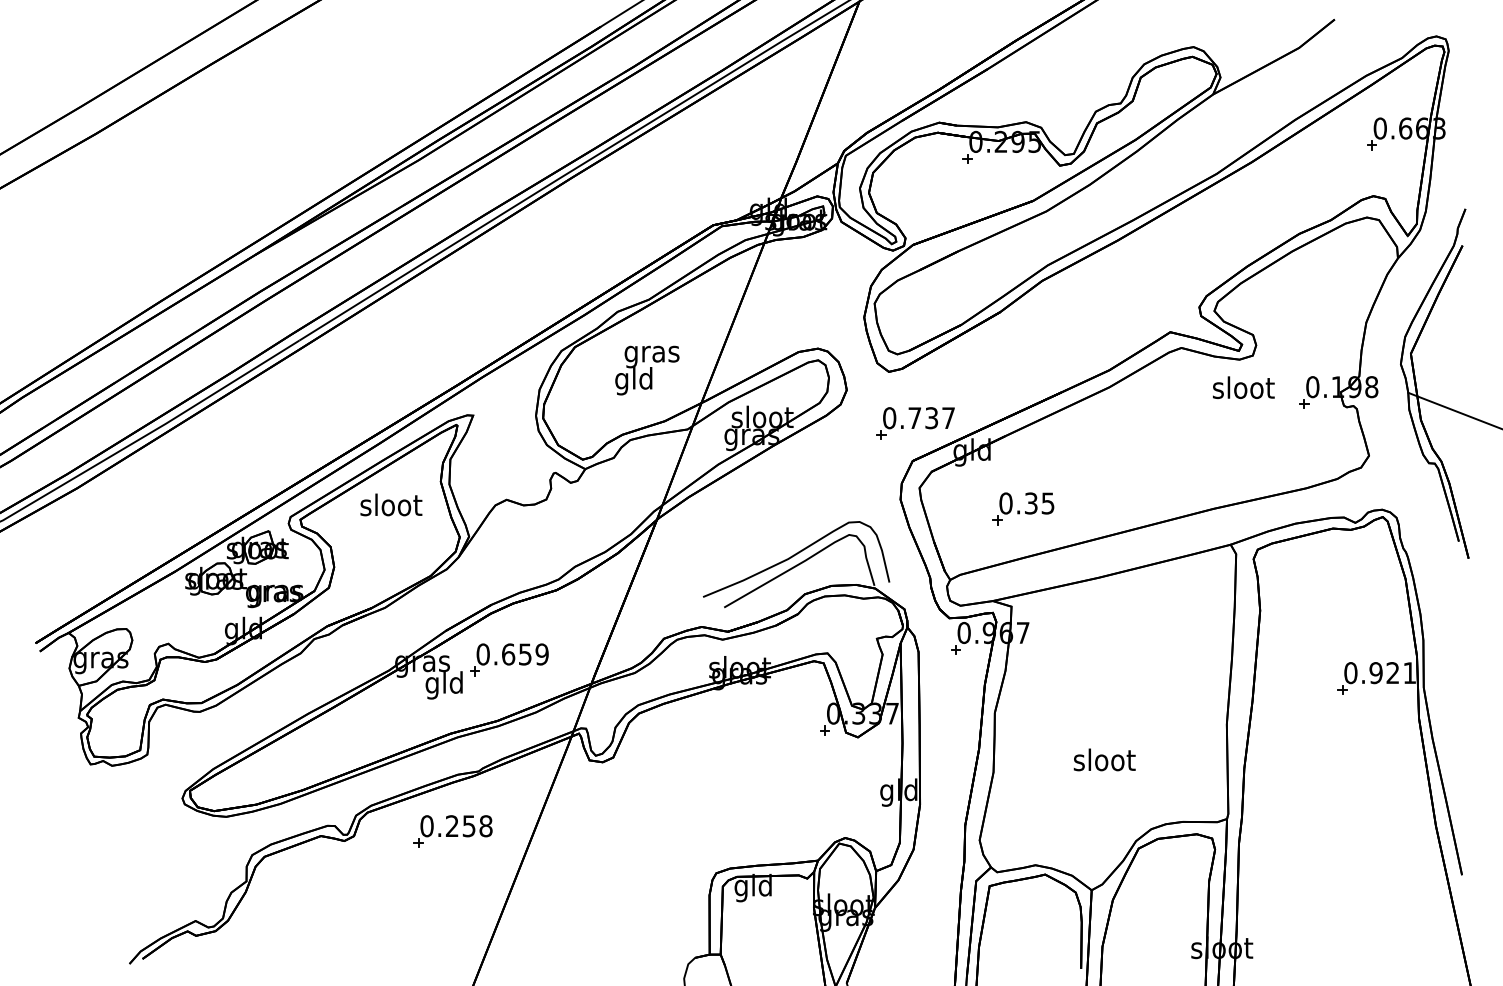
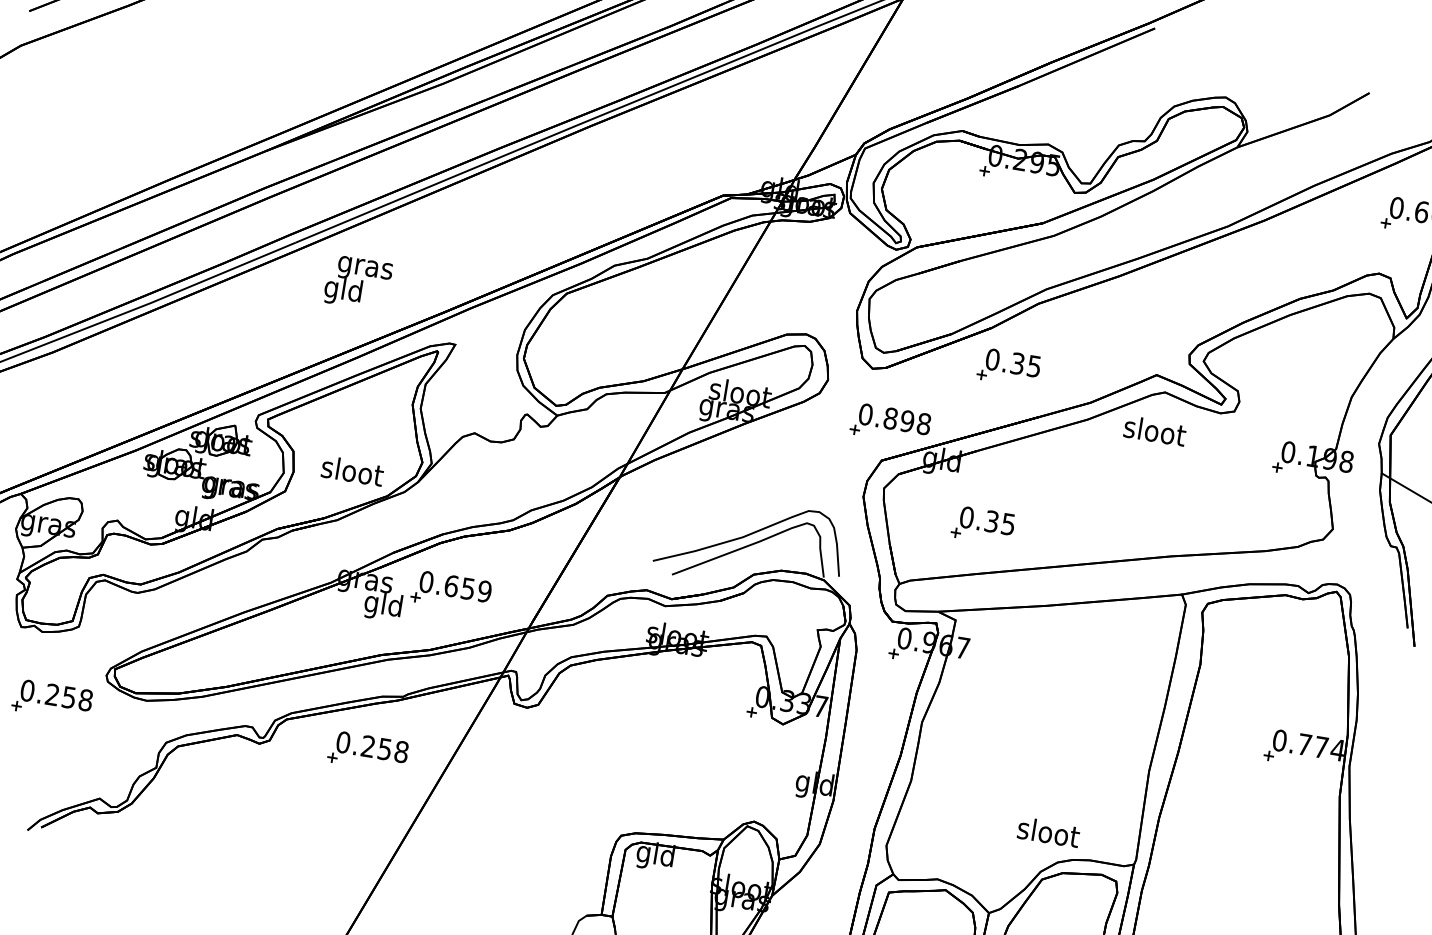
part: (1023, 348) -> (1009, 367), added
text: (647, 370) -> (358, 283), moved
text: (1243, 387) -> (1154, 430), moved
text: (931, 418) -> (907, 421), 0.737 -> 0.898
text: (391, 504) -> (352, 470), moved
text: (1392, 673) -> (1320, 747), 0.921 -> 0.774
text: (1104, 759) -> (1048, 831), moved
part: (132, 831) -> (51, 700), added

